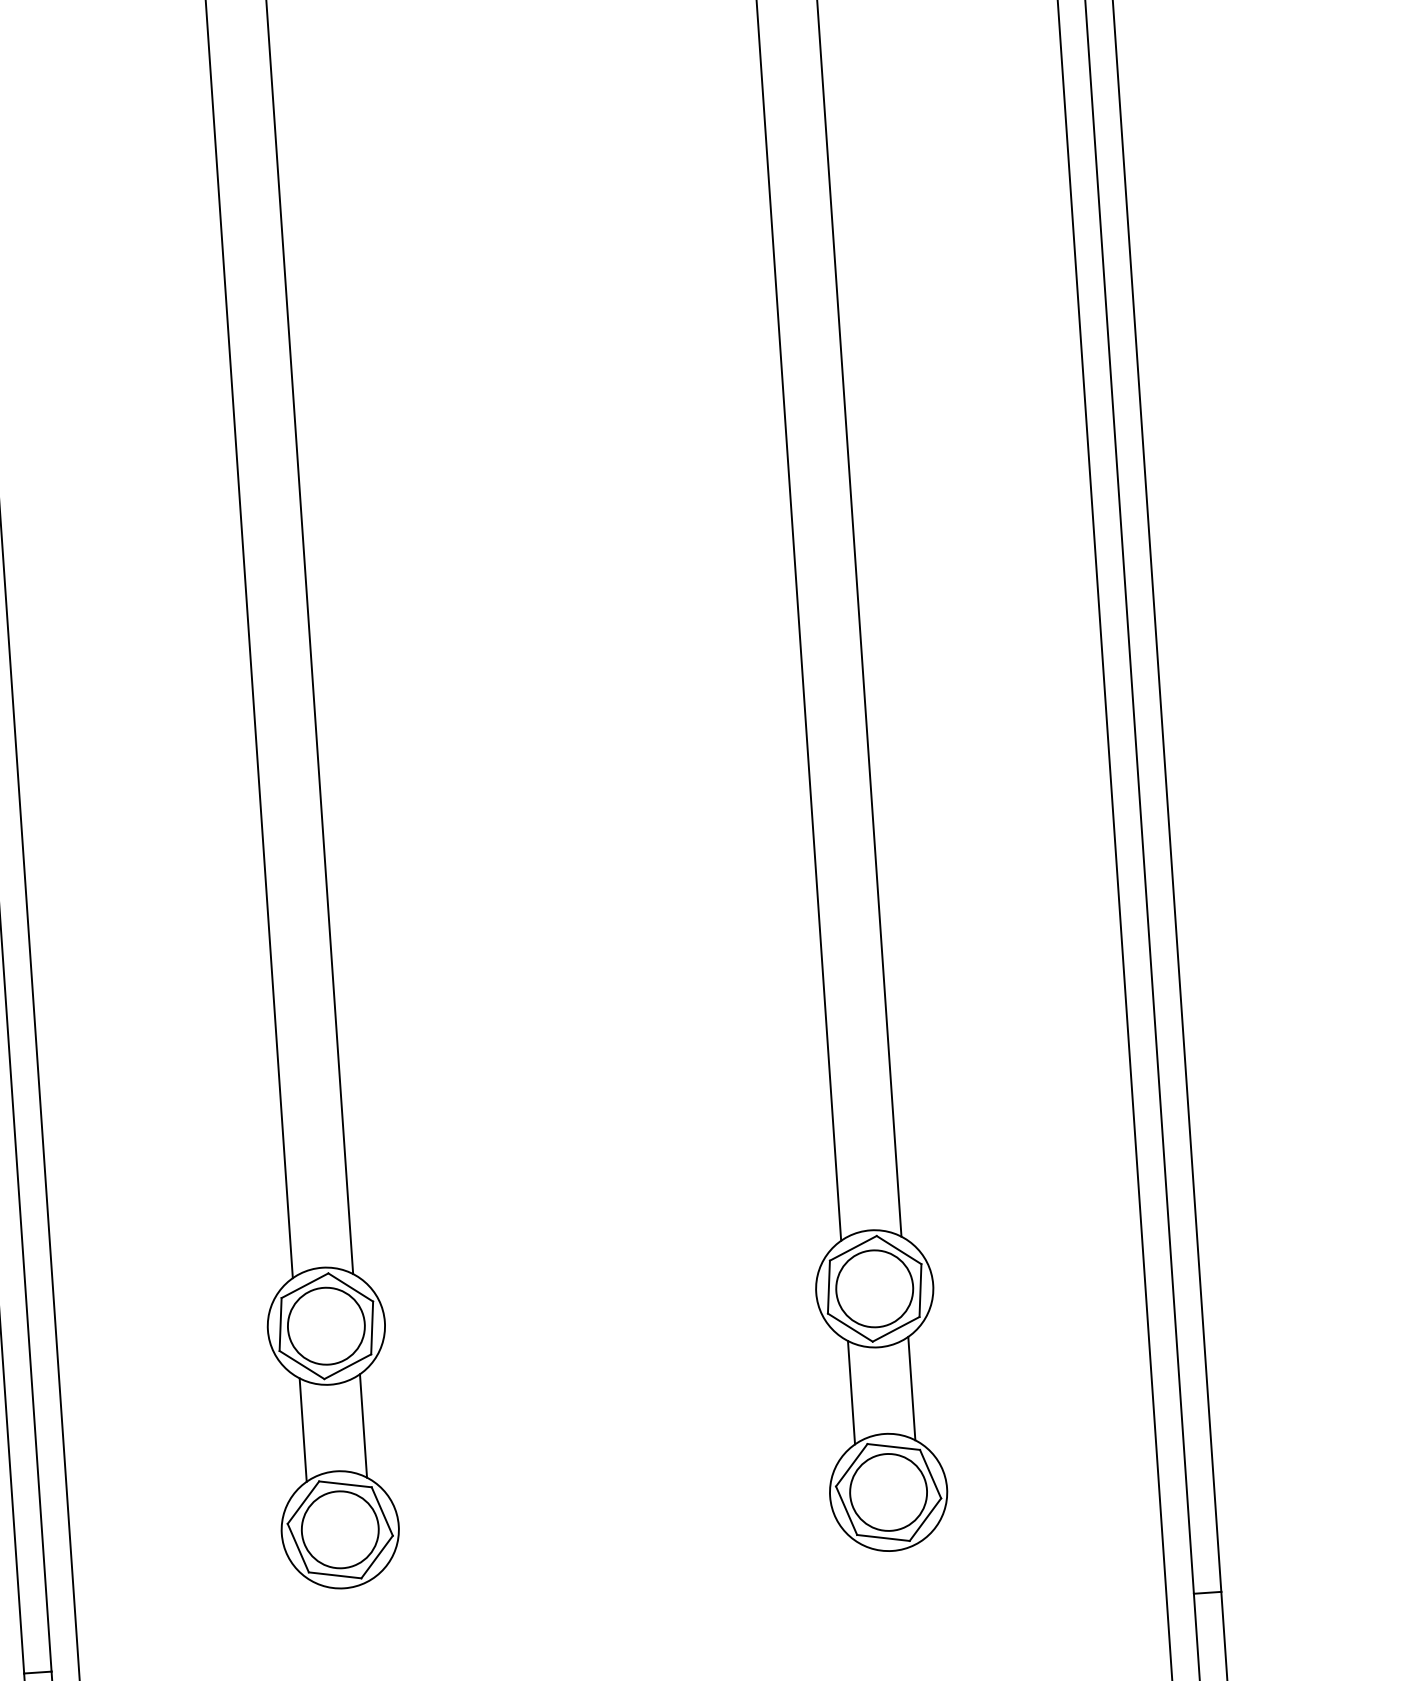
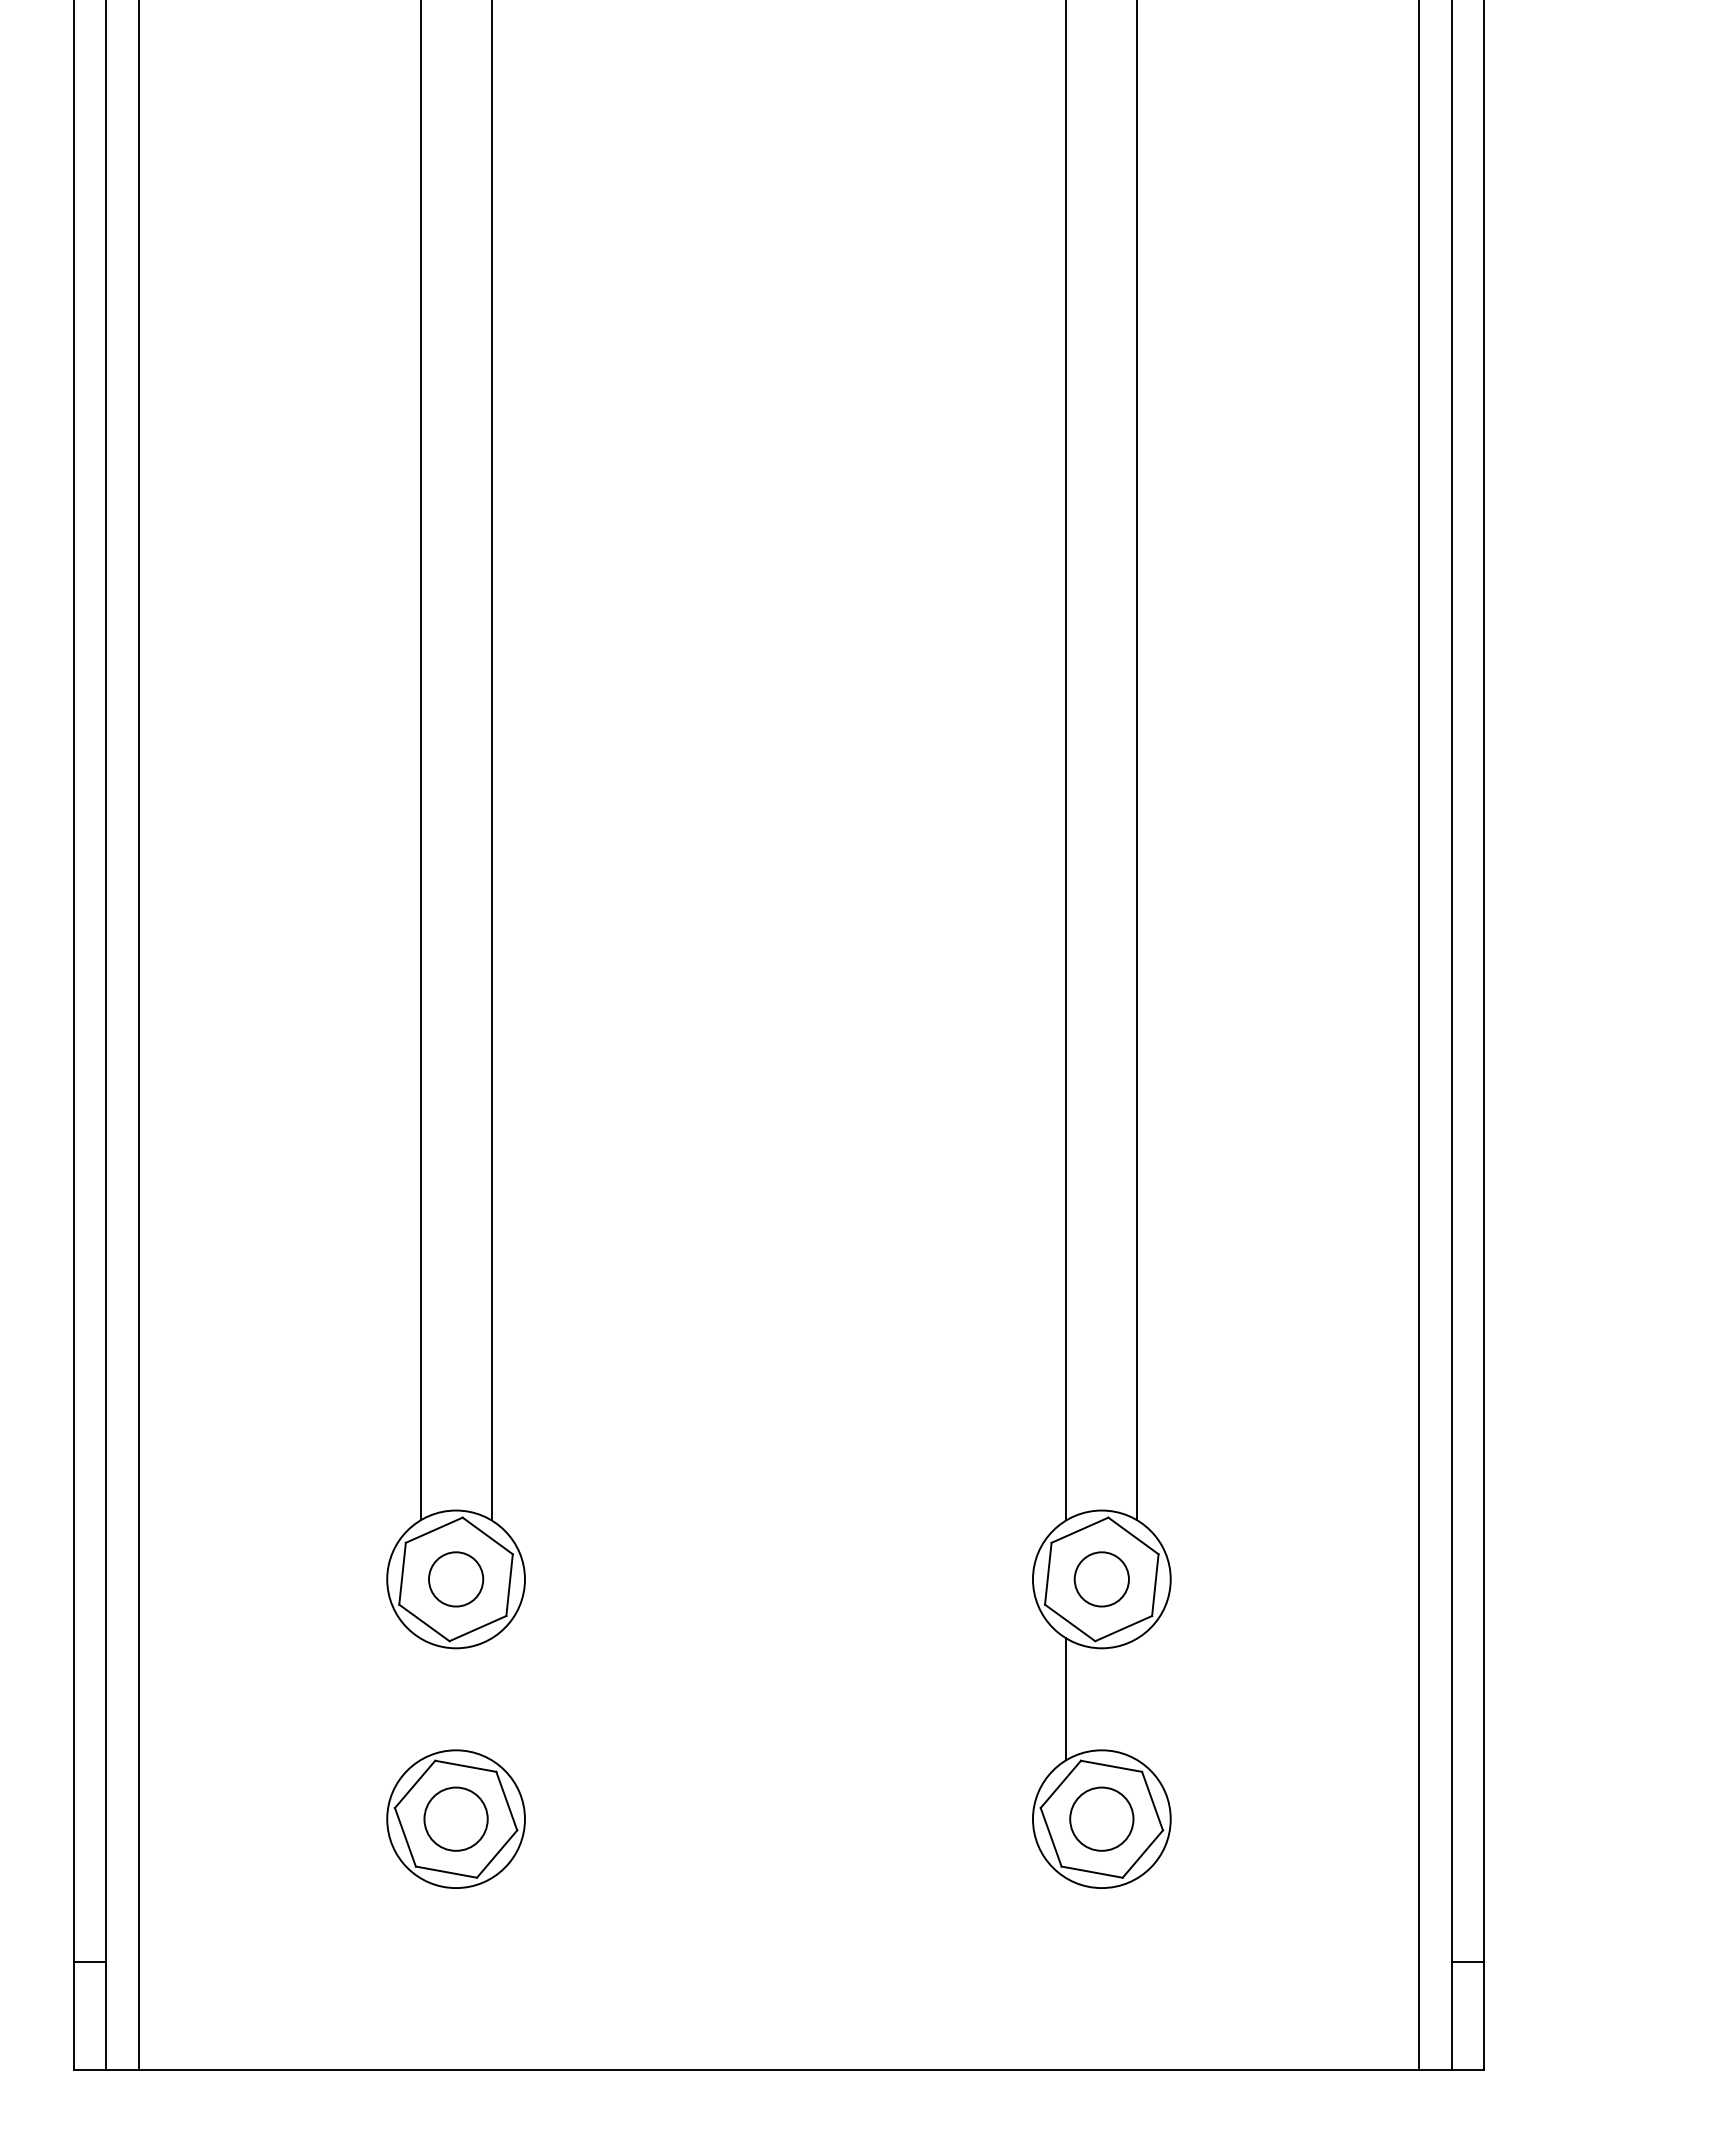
circle: (874, 1288) -> (1101, 1579), size x0.6
circle: (325, 1326) -> (455, 1579), size x0.6
line: (911, 1388) -> (1137, 1699), removed
line: (363, 1426) -> (491, 1699), removed
line: (303, 1430) -> (420, 1699), removed
circle: (888, 1492) -> (1101, 1819), size x0.7
circle: (339, 1530) -> (455, 1819), size x0.7

